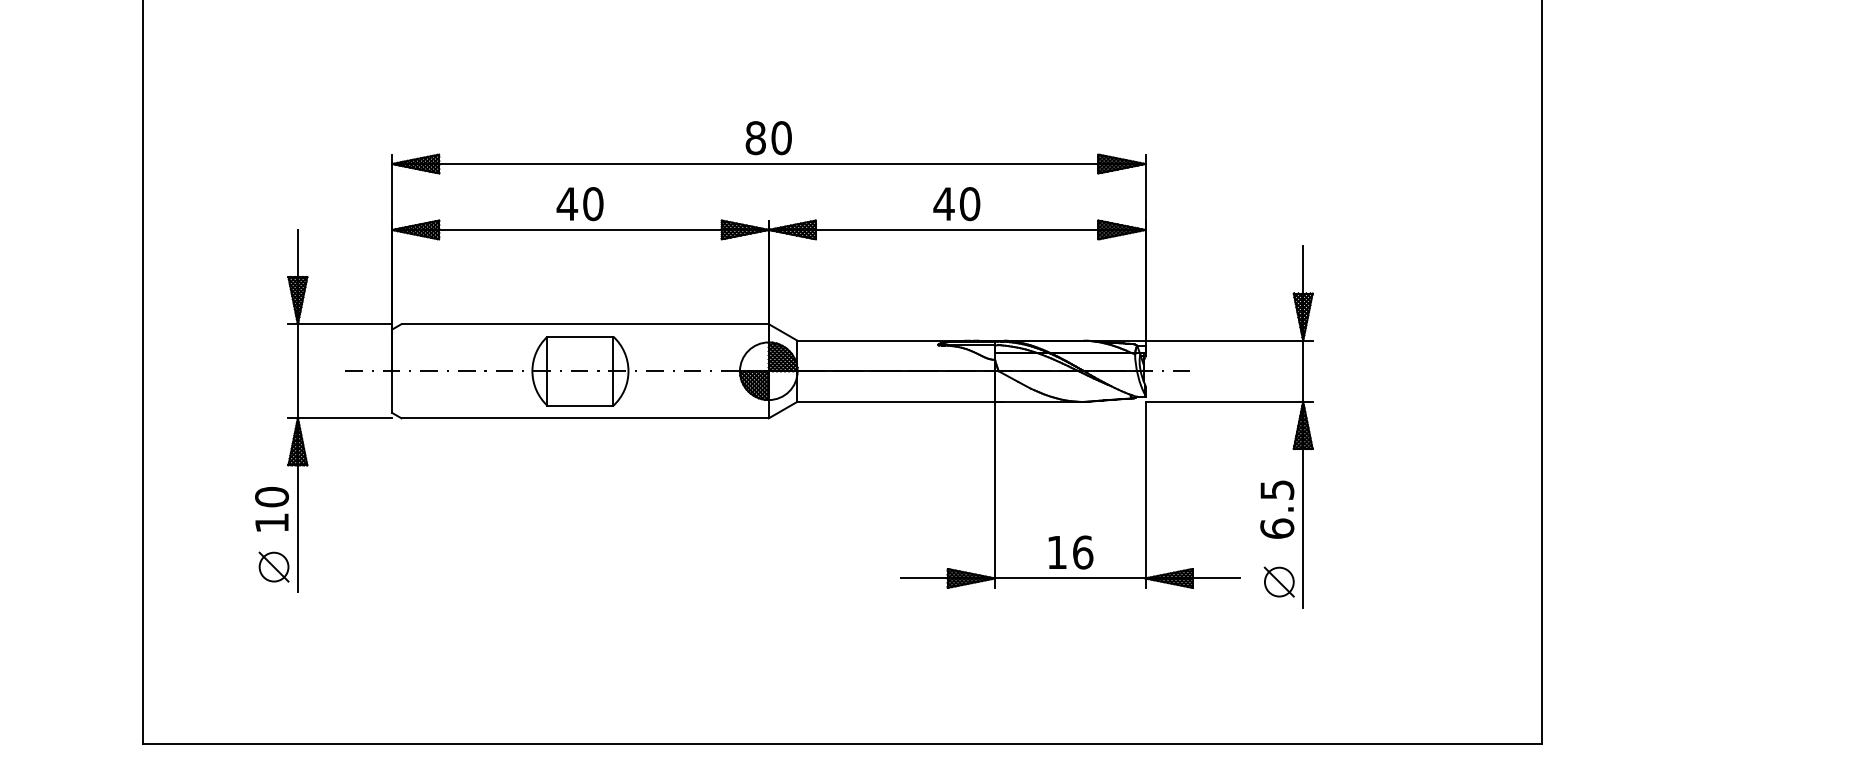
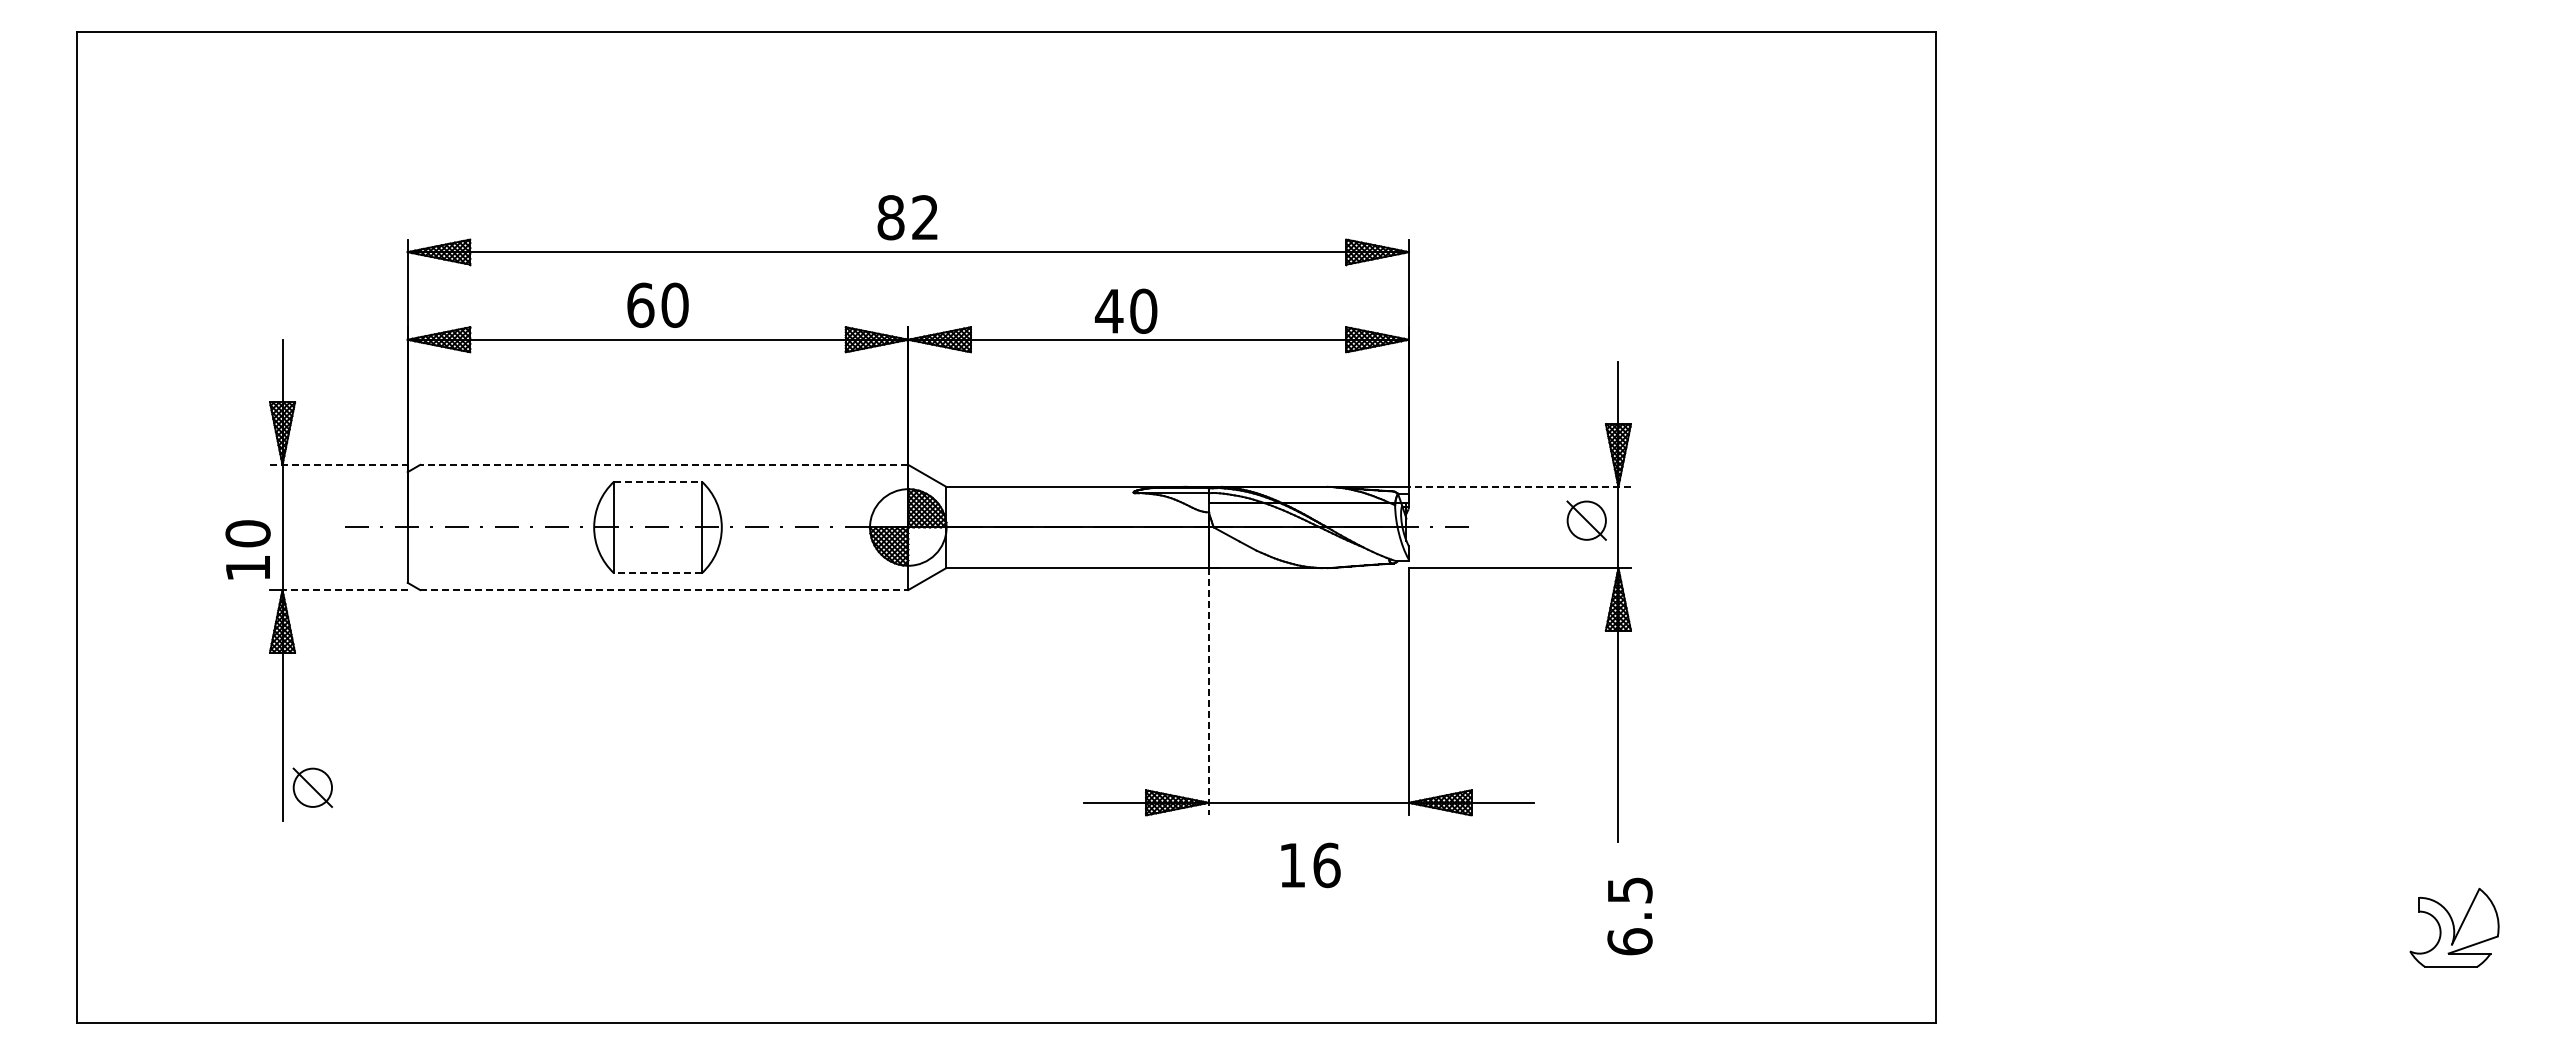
text: (781, 137) -> (925, 217), 80 -> 82
text: (567, 203) -> (640, 304), 40 -> 60
text: (957, 203) -> (1126, 310), moved
line: (340, 323) -> (338, 464), solid -> dashed
line: (584, 323) -> (663, 464), solid -> dashed
line: (580, 336) -> (658, 481), solid -> dashed
line: (1228, 340) -> (1519, 486), solid -> dashed
line: (580, 405) -> (658, 573), solid -> dashed
line: (345, 418) -> (345, 590), solid -> dashed
line: (585, 418) -> (664, 590), solid -> dashed
line: (994, 494) -> (1208, 691), solid -> dashed
text: (271, 508) -> (247, 549), moved
text: (1276, 509) -> (1629, 916), moved
text: (1070, 552) -> (1310, 865), moved
part: (273, 566) -> (312, 787), moved
part: (1279, 581) -> (1586, 520), moved

